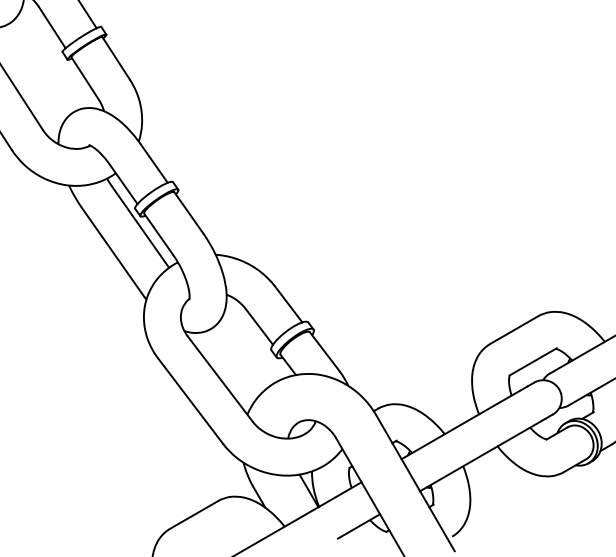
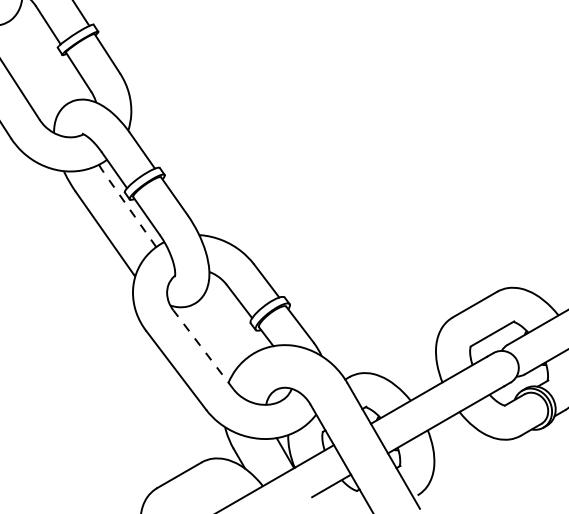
line: (140, 227) -> (129, 209), solid -> dashed
line: (220, 378) -> (203, 349), solid -> dashed

